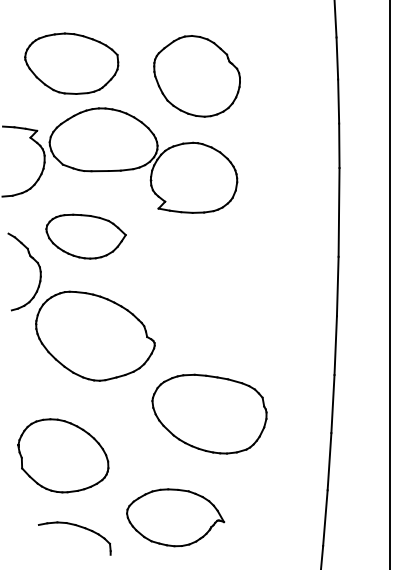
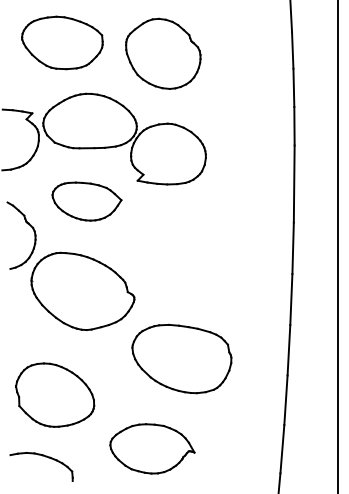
part: (71, 63) -> (62, 42), moved
part: (196, 76) -> (162, 54), moved
part: (85, 236) -> (86, 201), moved
part: (79, 527) -> (45, 457), moved

